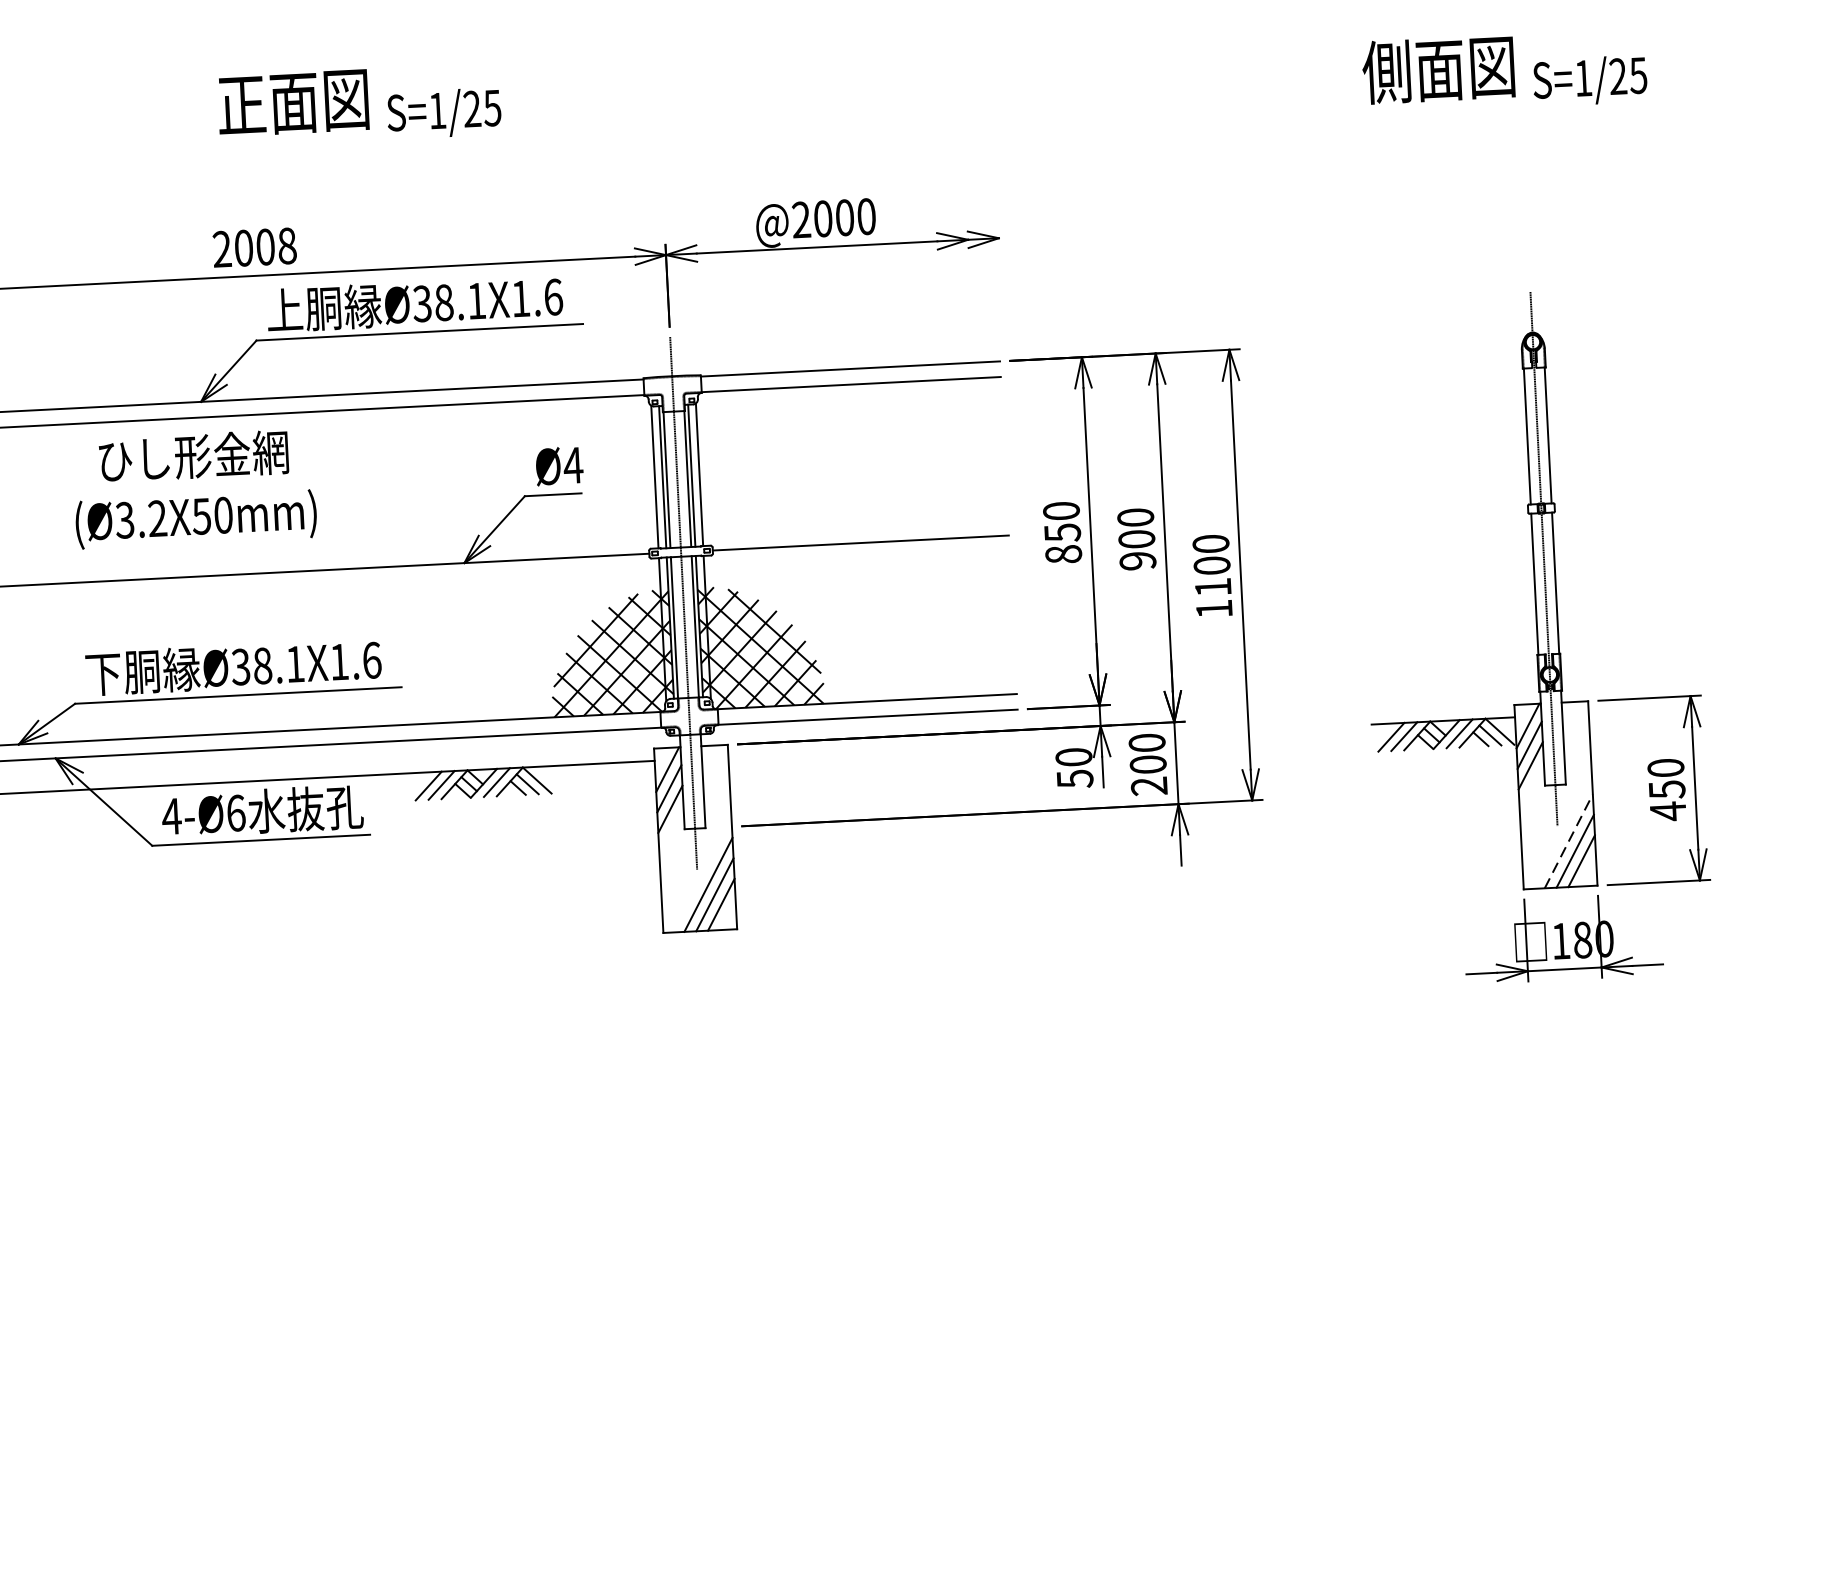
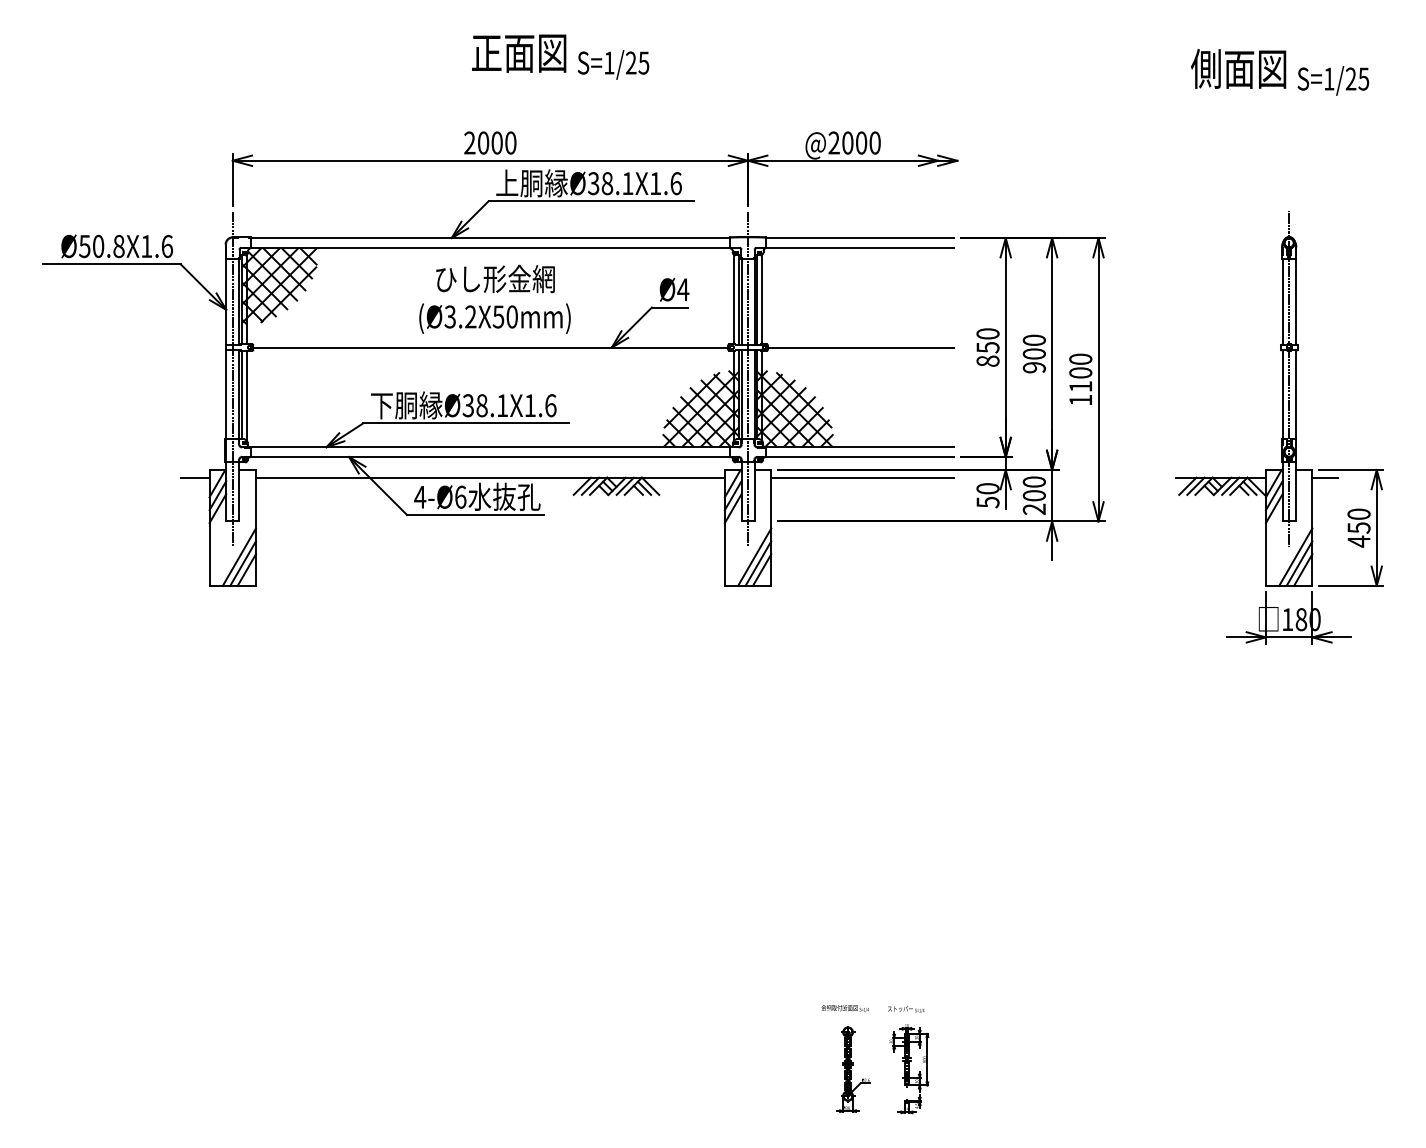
text: (286, 246) -> (510, 143), 2008 -> 2000
text: (193, 487) -> (494, 298), moved
line: (1609, 712) -> (1325, 477), added
line: (873, 749) -> (862, 477), added
line: (1569, 840) -> (1296, 556), dashed -> solid

